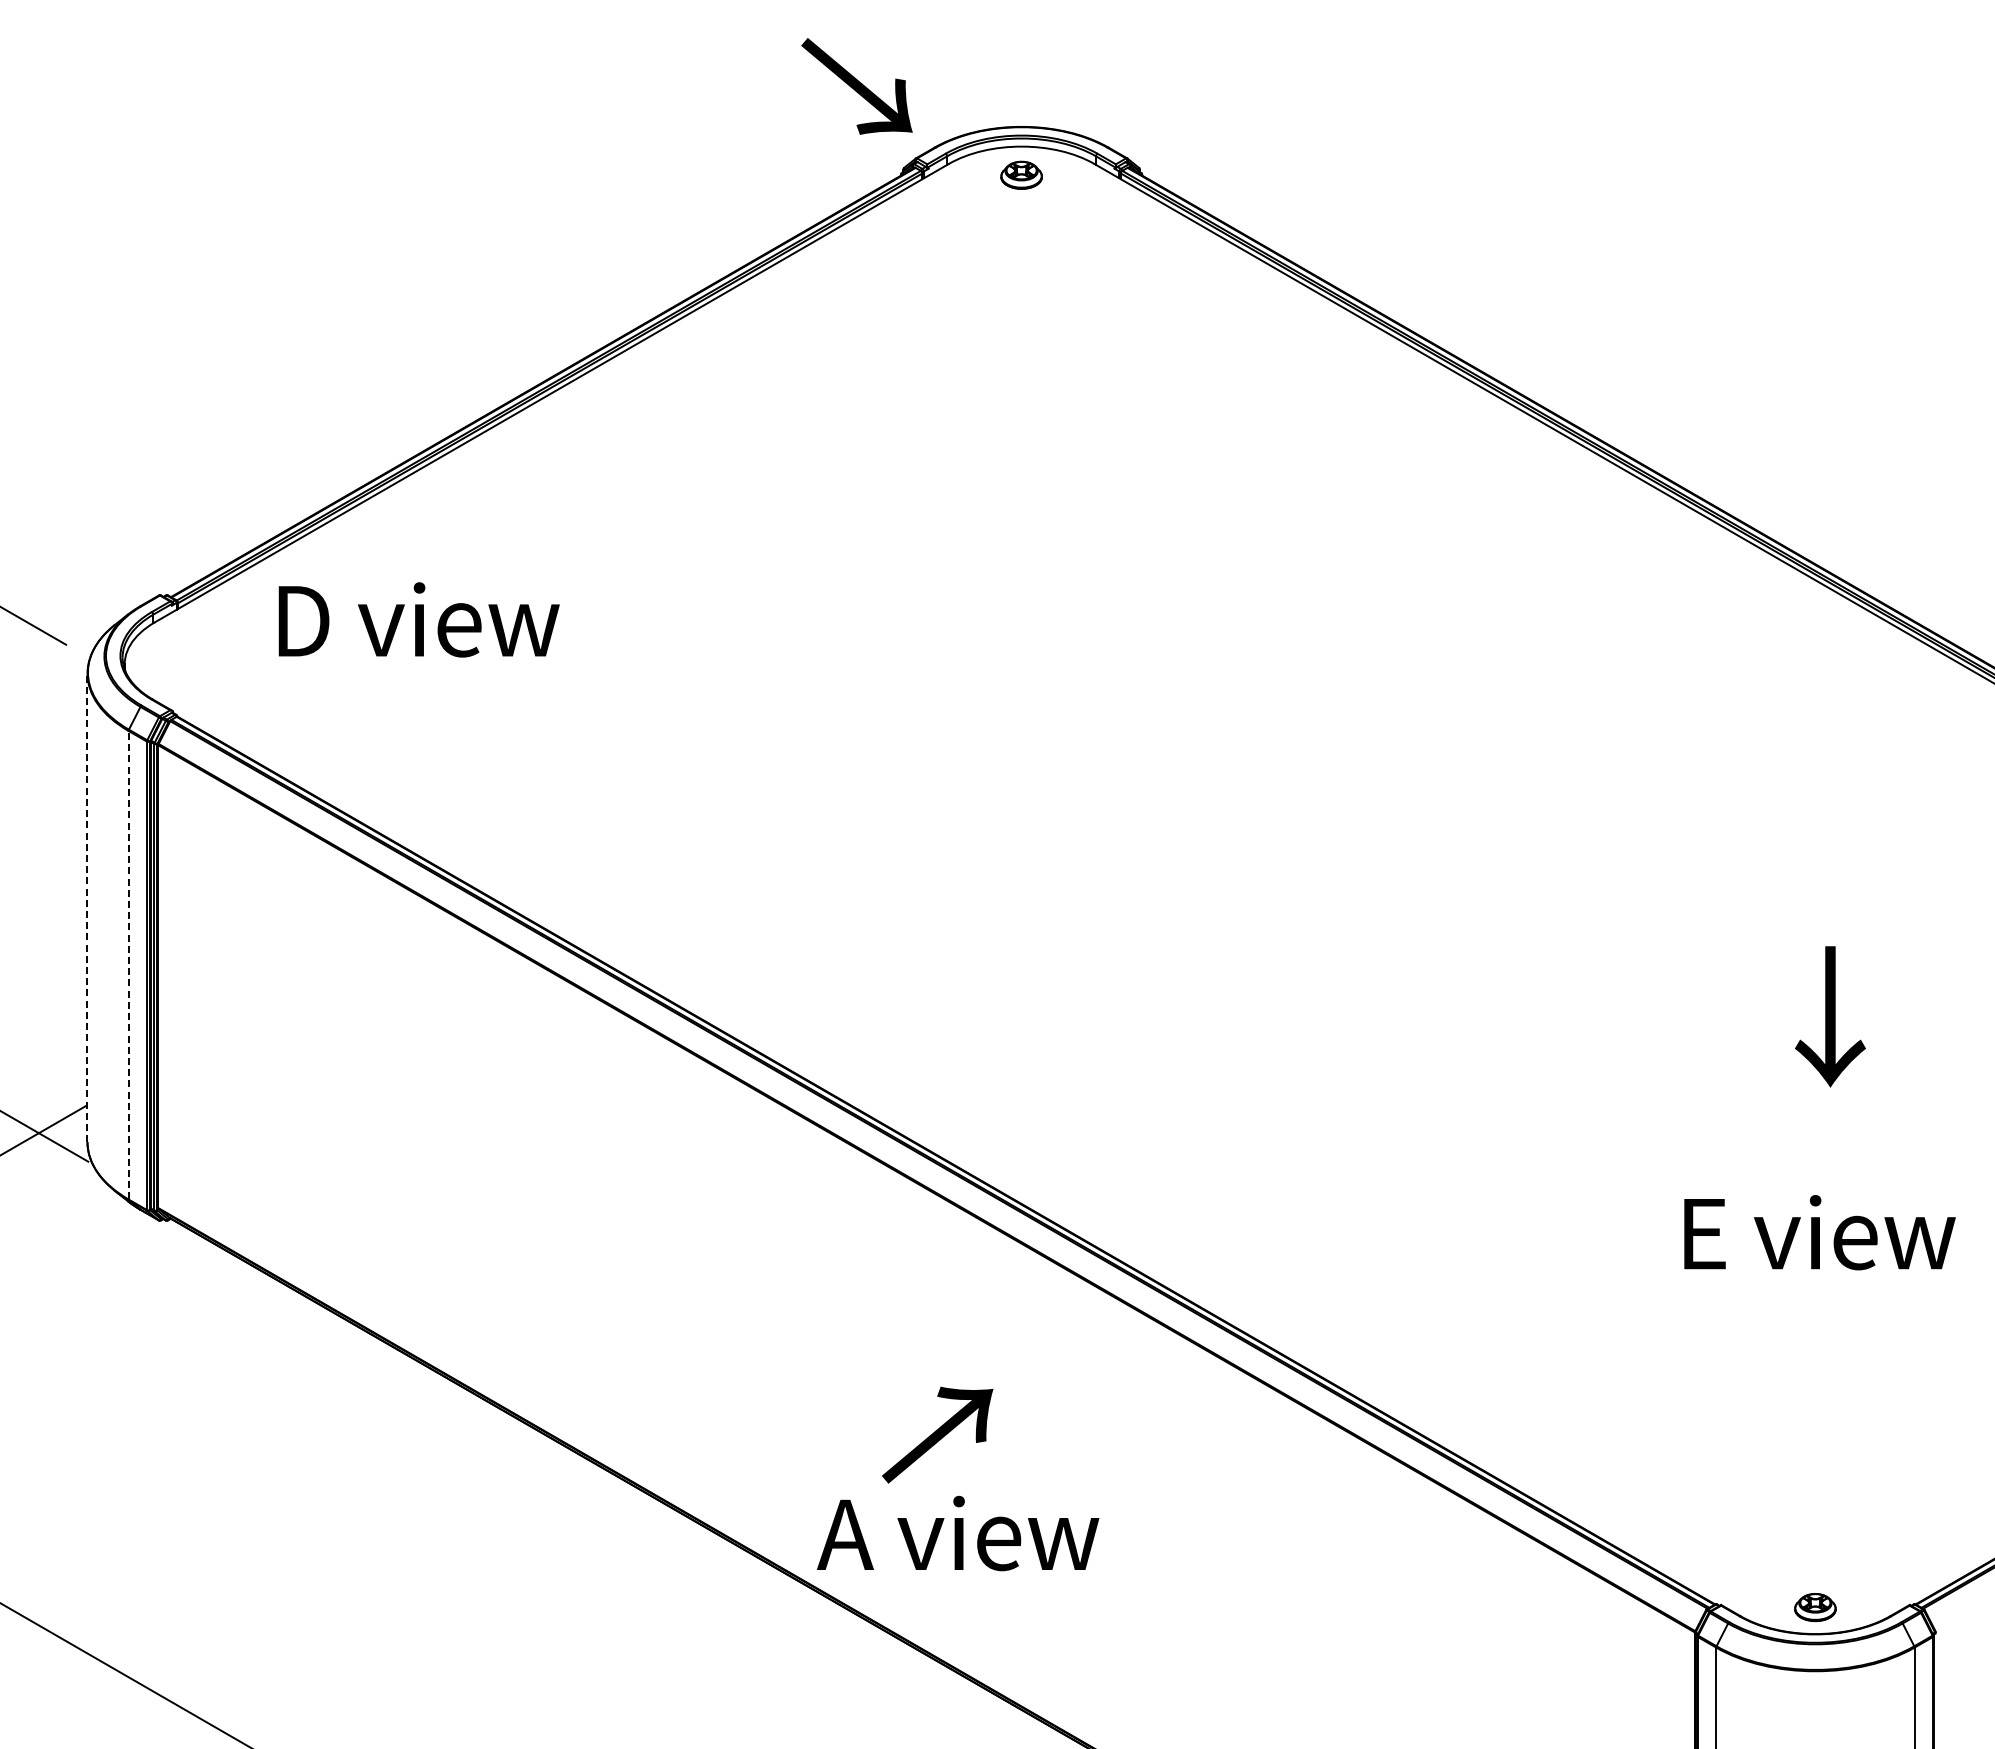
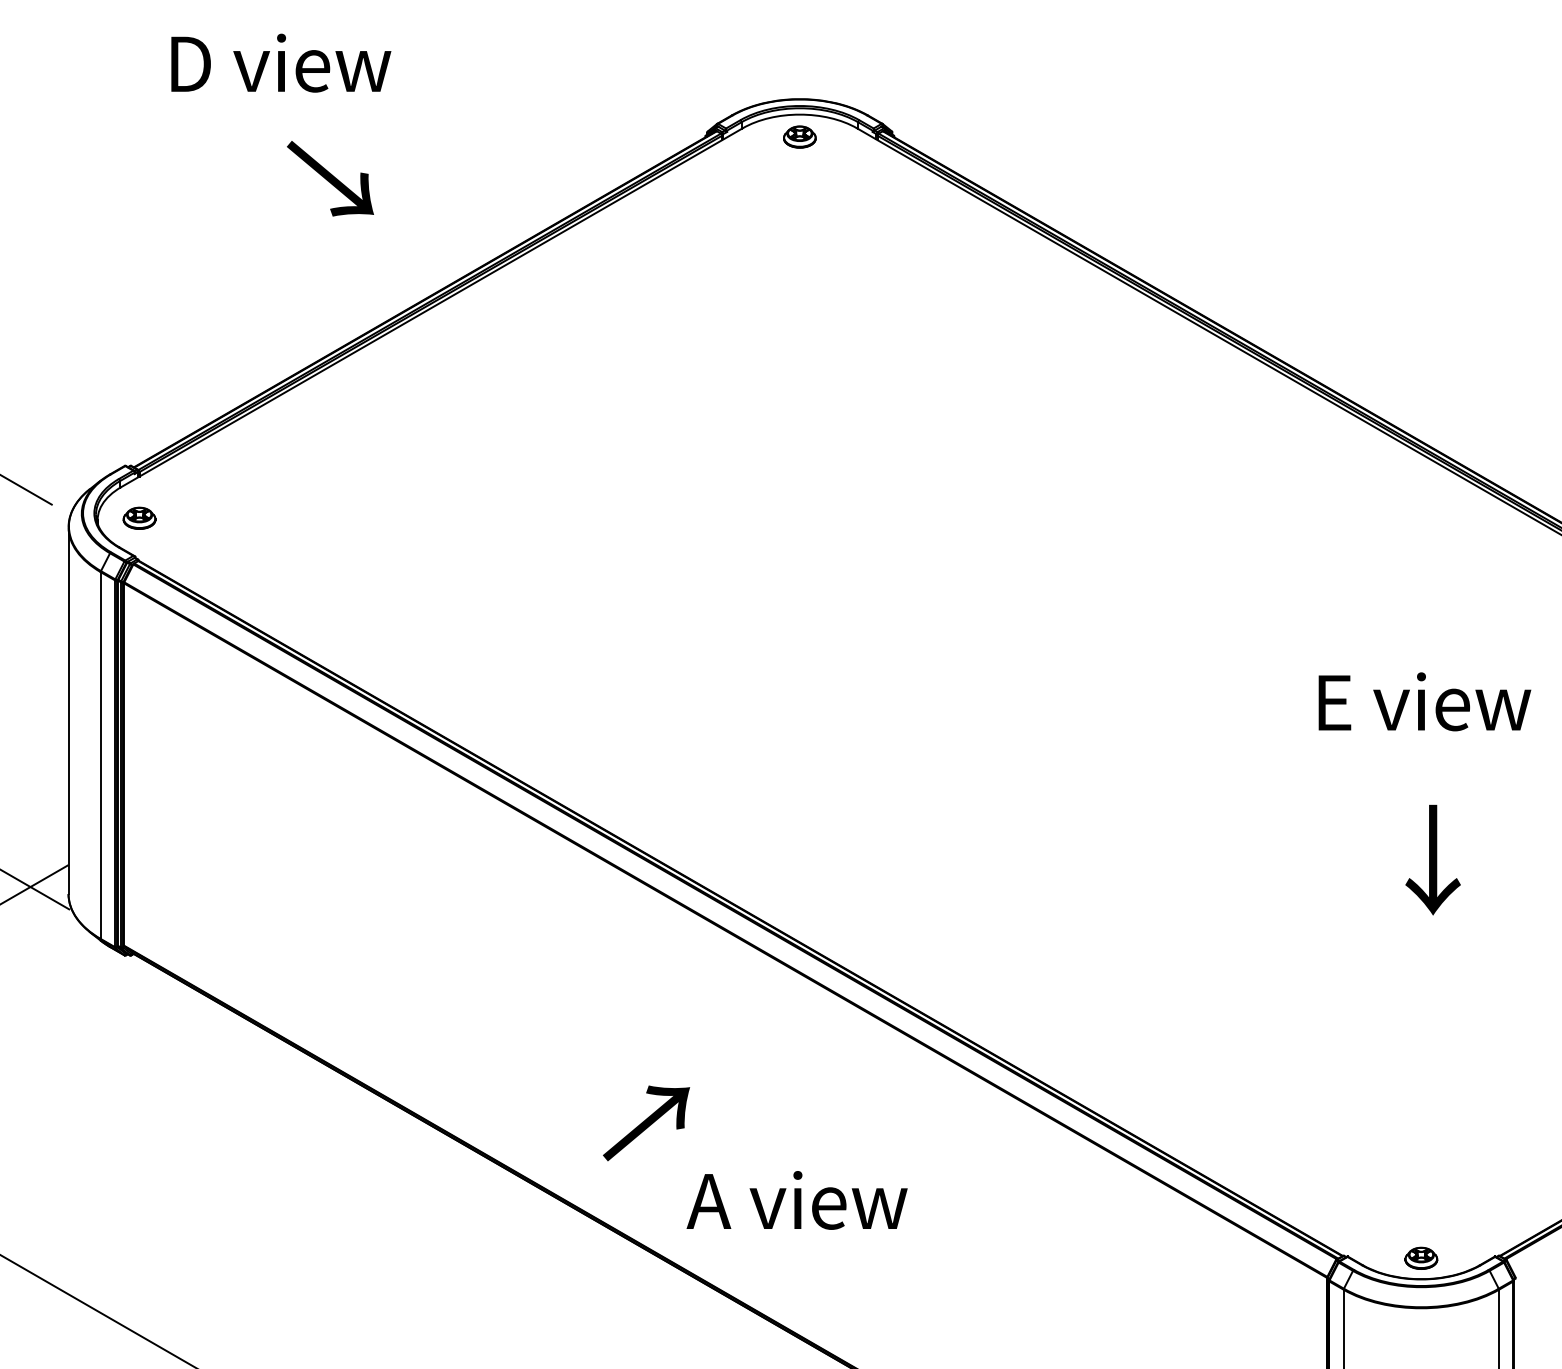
text: (856, 86) -> (330, 178), moved
text: (418, 619) -> (280, 62), moved
part: (177, 661) -> (139, 517), added
line: (87, 907) -> (68, 710), dashed -> solid
line: (128, 964) -> (100, 754), dashed -> solid
text: (1830, 1016) -> (1433, 859), moved
text: (1819, 1232) -> (1424, 701), moved
text: (937, 1434) -> (646, 1122), moved
text: (958, 1533) -> (797, 1200), moved

